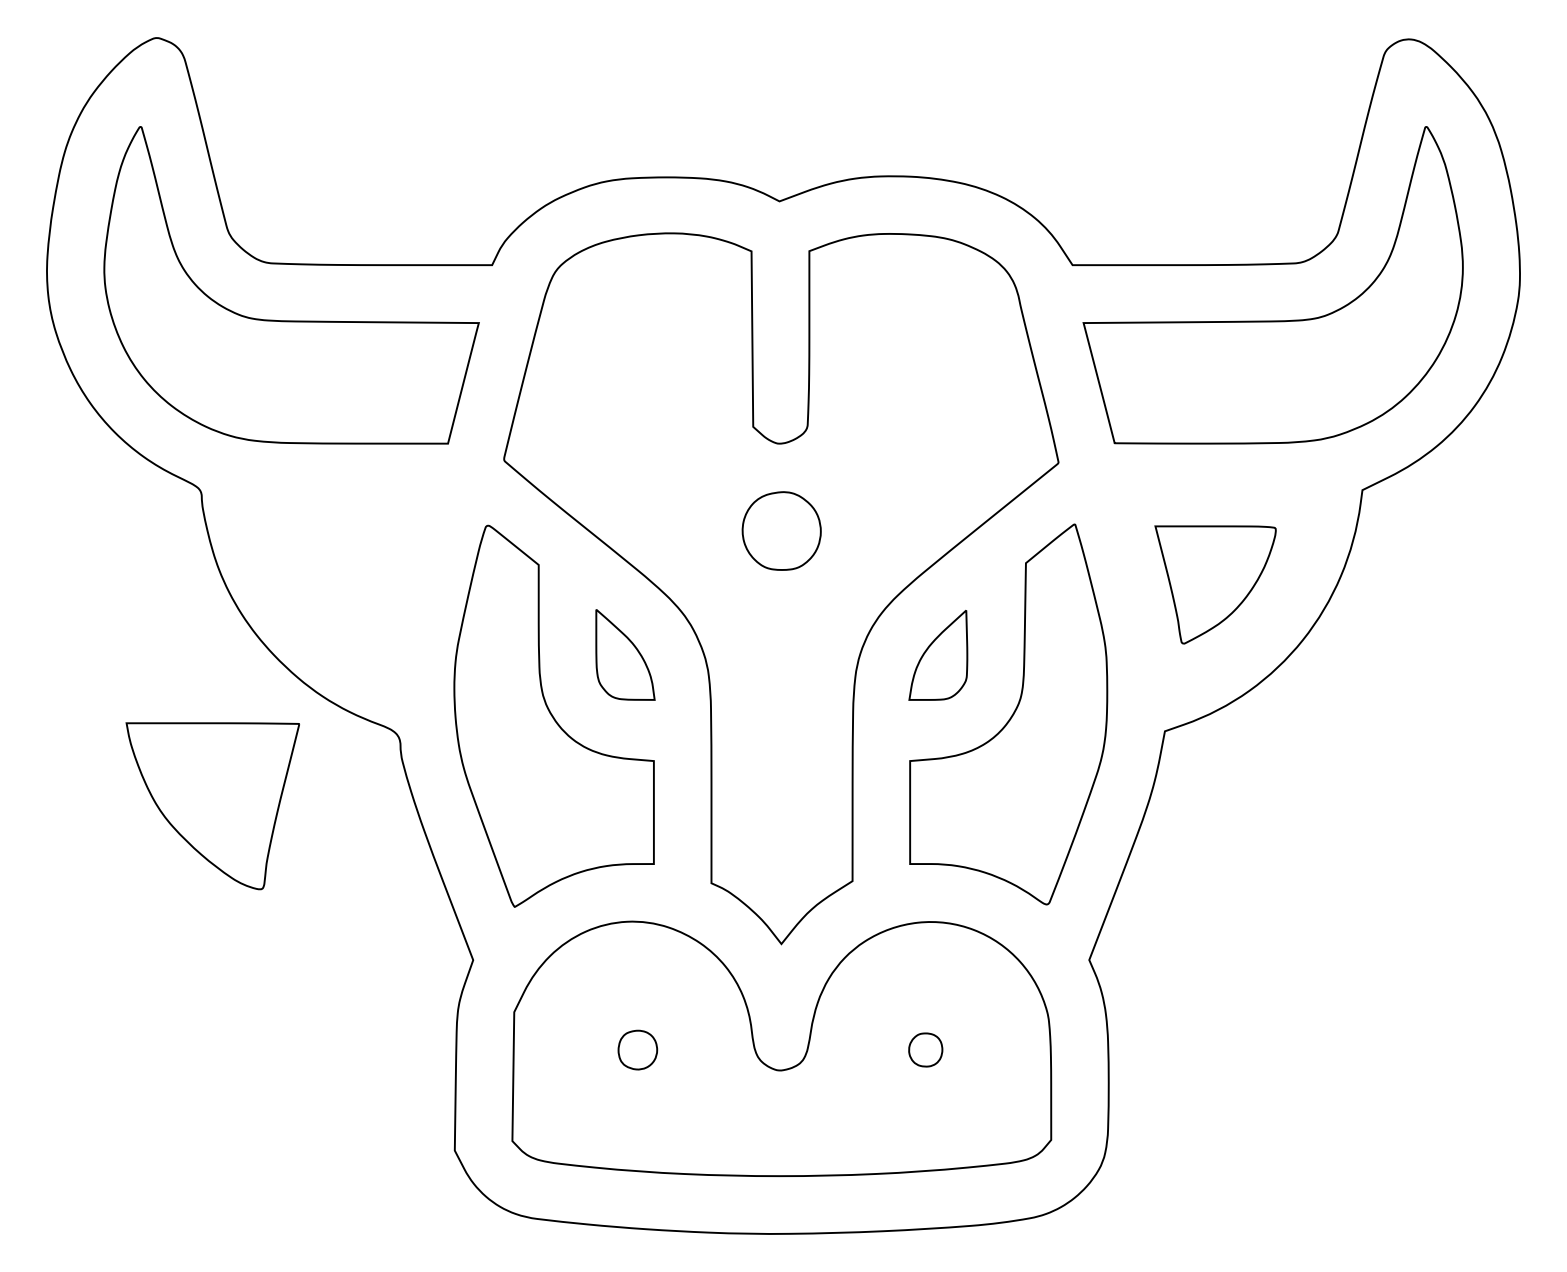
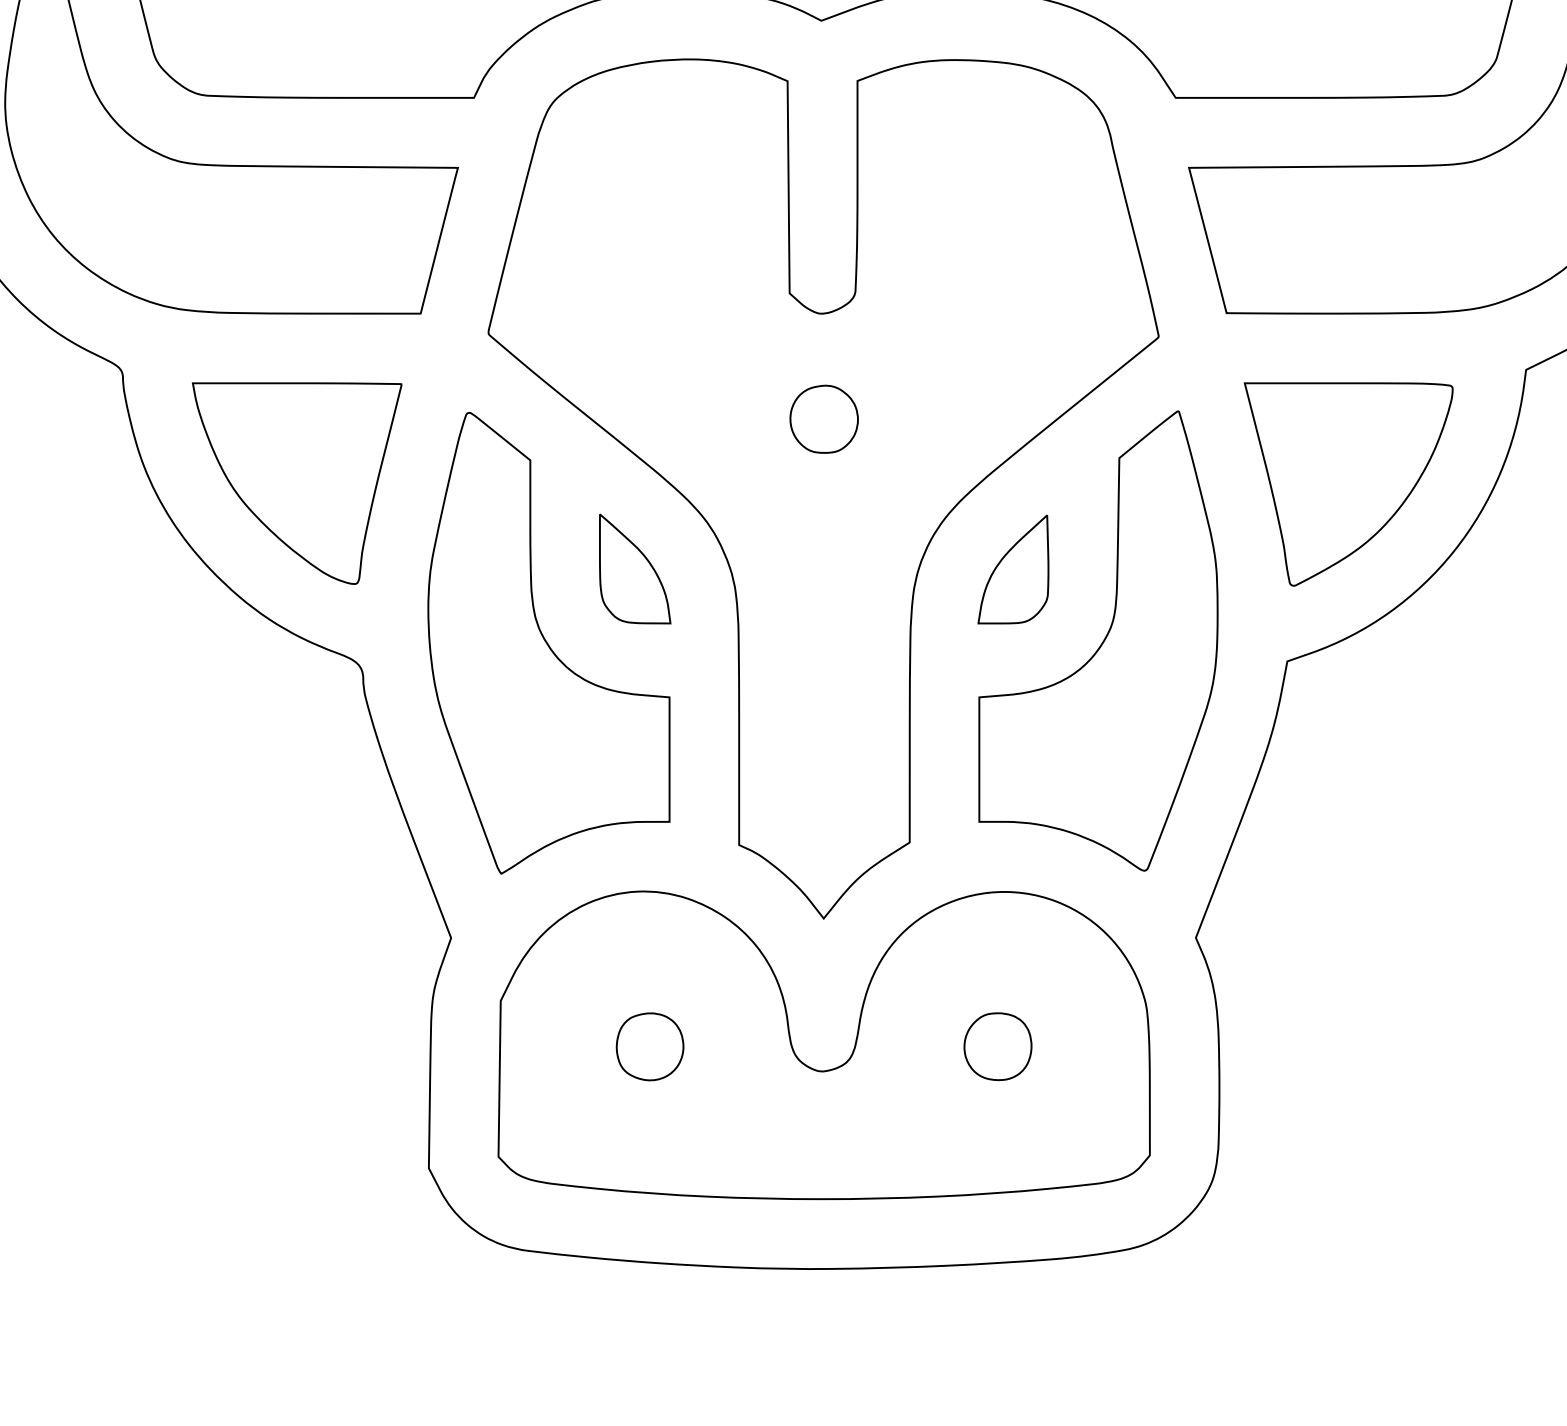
part: (781, 530) -> (823, 418), size x0.71
part: (1215, 584) -> (1348, 483), size x1.43
part: (212, 806) -> (296, 483), moved
part: (637, 1049) -> (649, 1046), size x1.43
part: (925, 1049) -> (997, 1046), size x1.67

